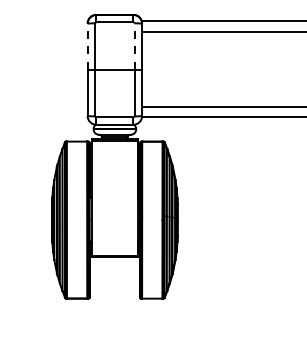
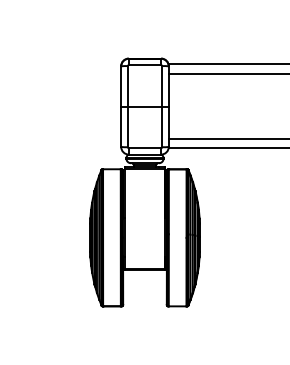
line: (134, 45) -> (162, 85), dashed -> solid
line: (87, 46) -> (121, 86), dashed -> solid

